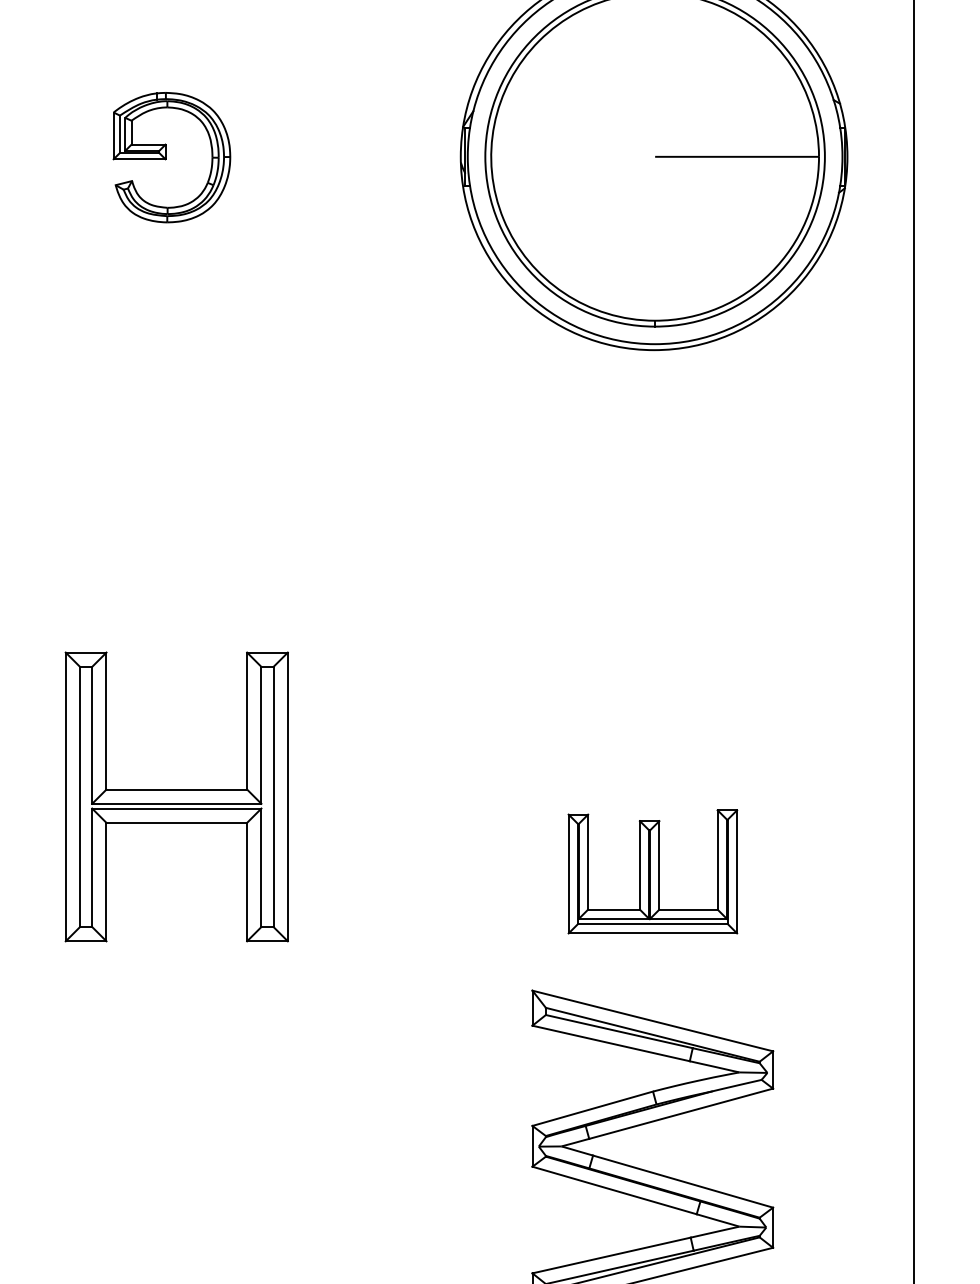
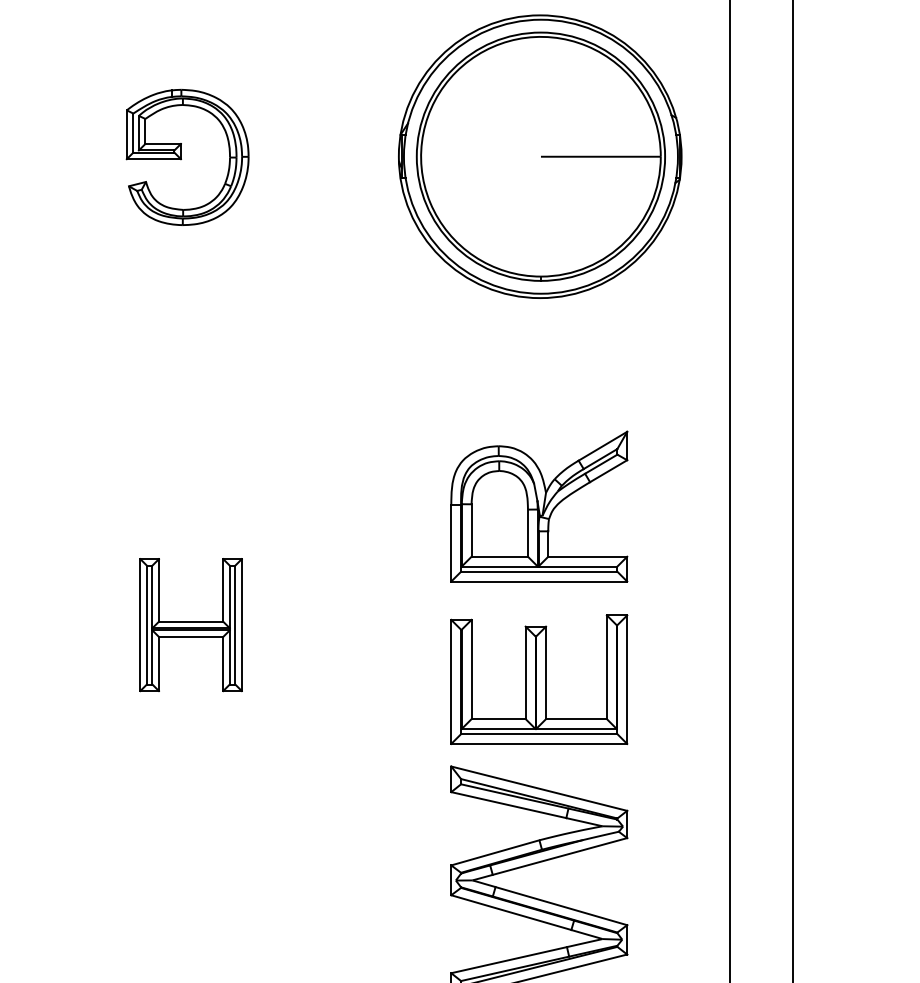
part: (171, 156) -> (187, 156), size x1.43
part: (653, 635) -> (539, 506), added
part: (175, 797) -> (190, 625), size x0.62
part: (653, 871) -> (539, 679), size x1.43

